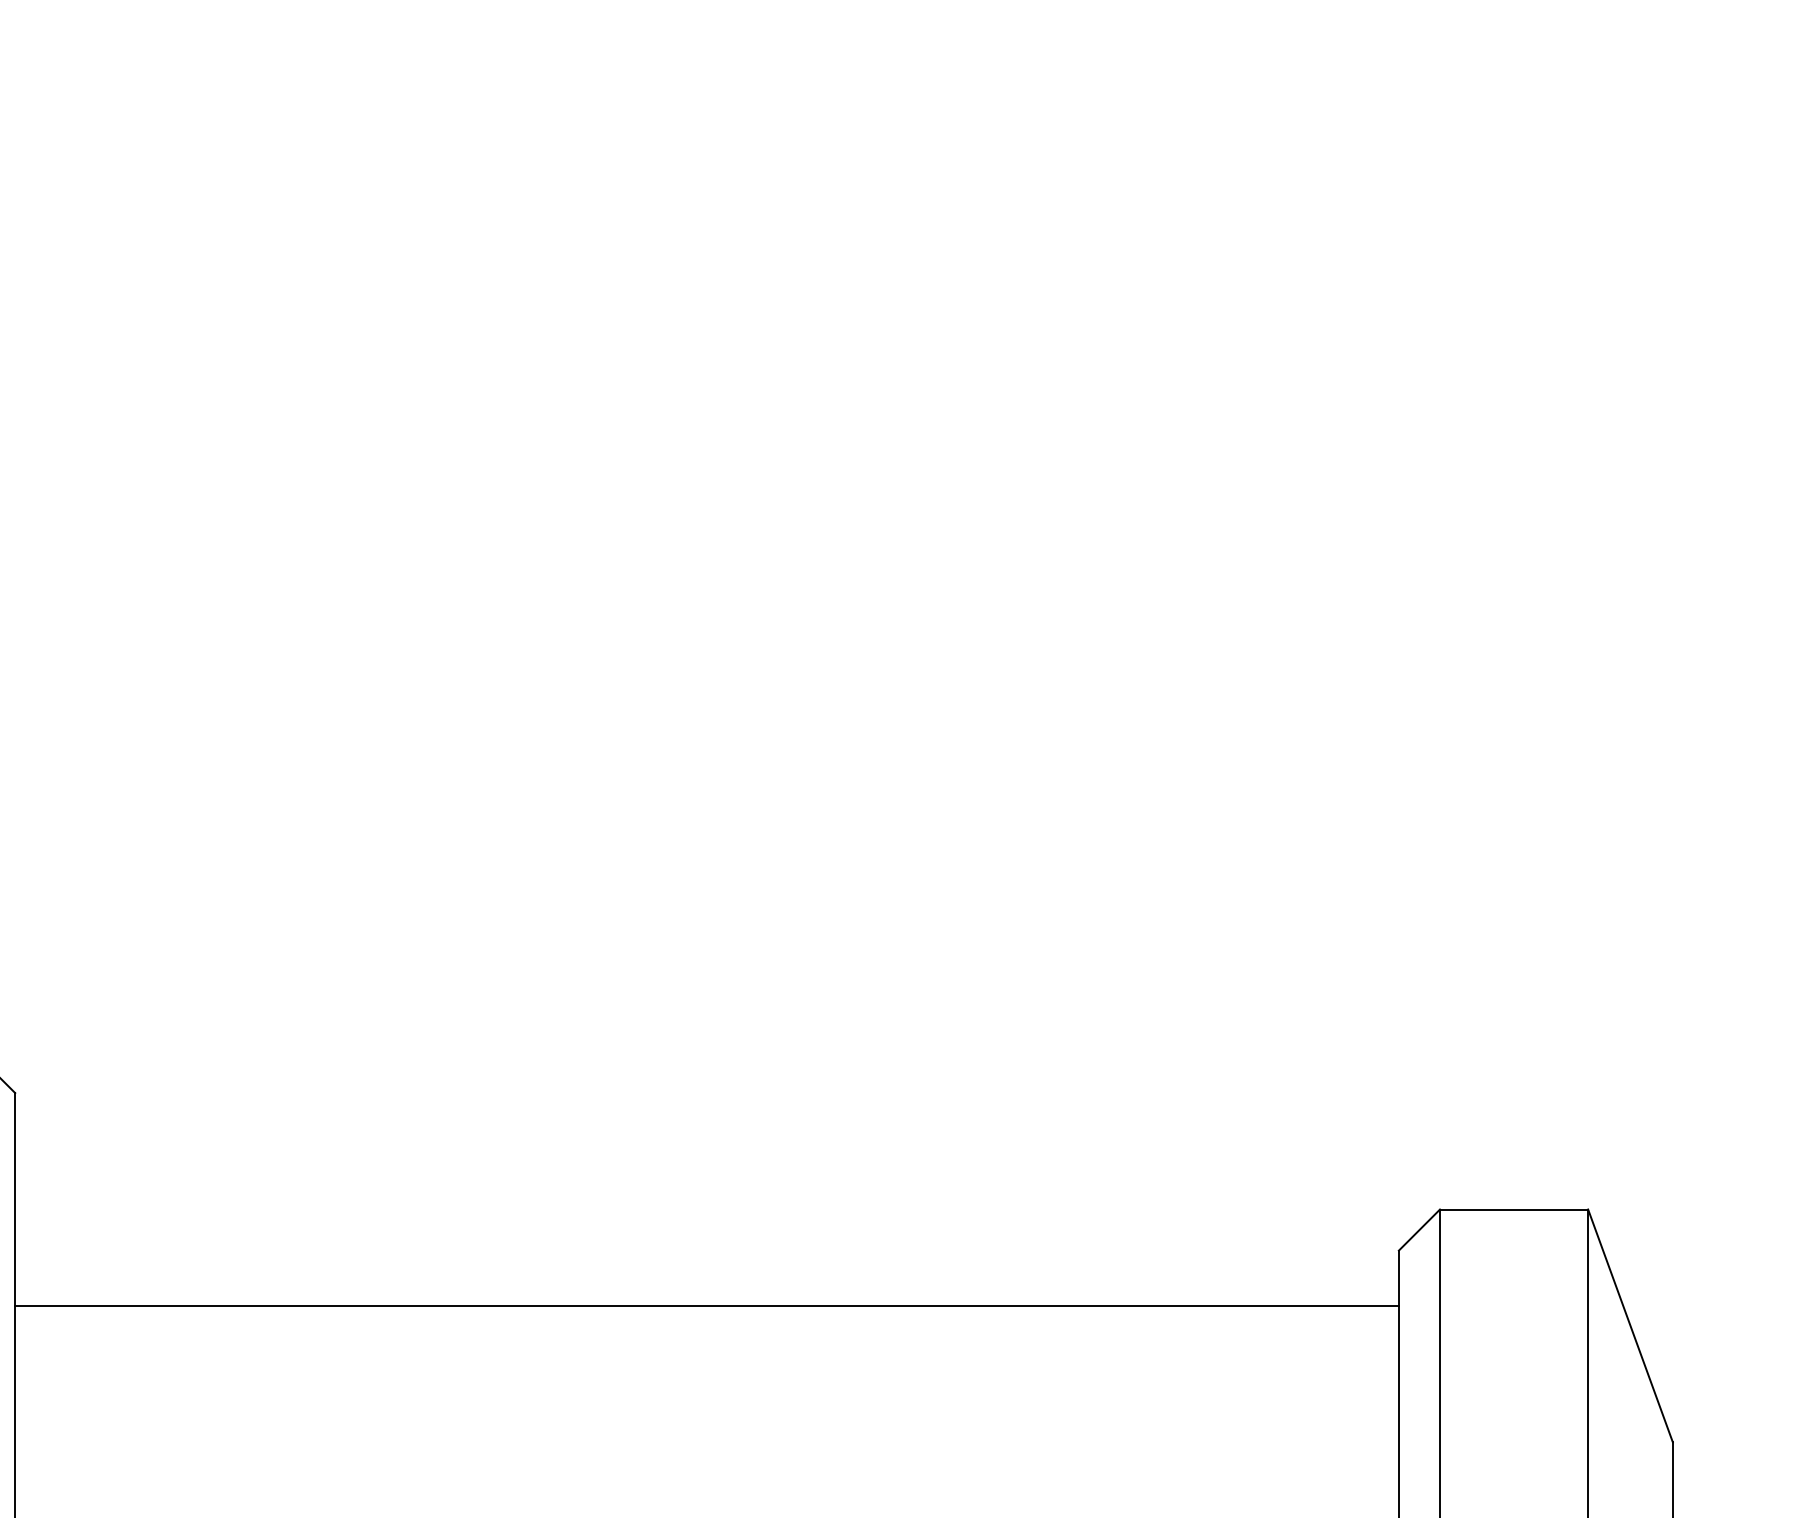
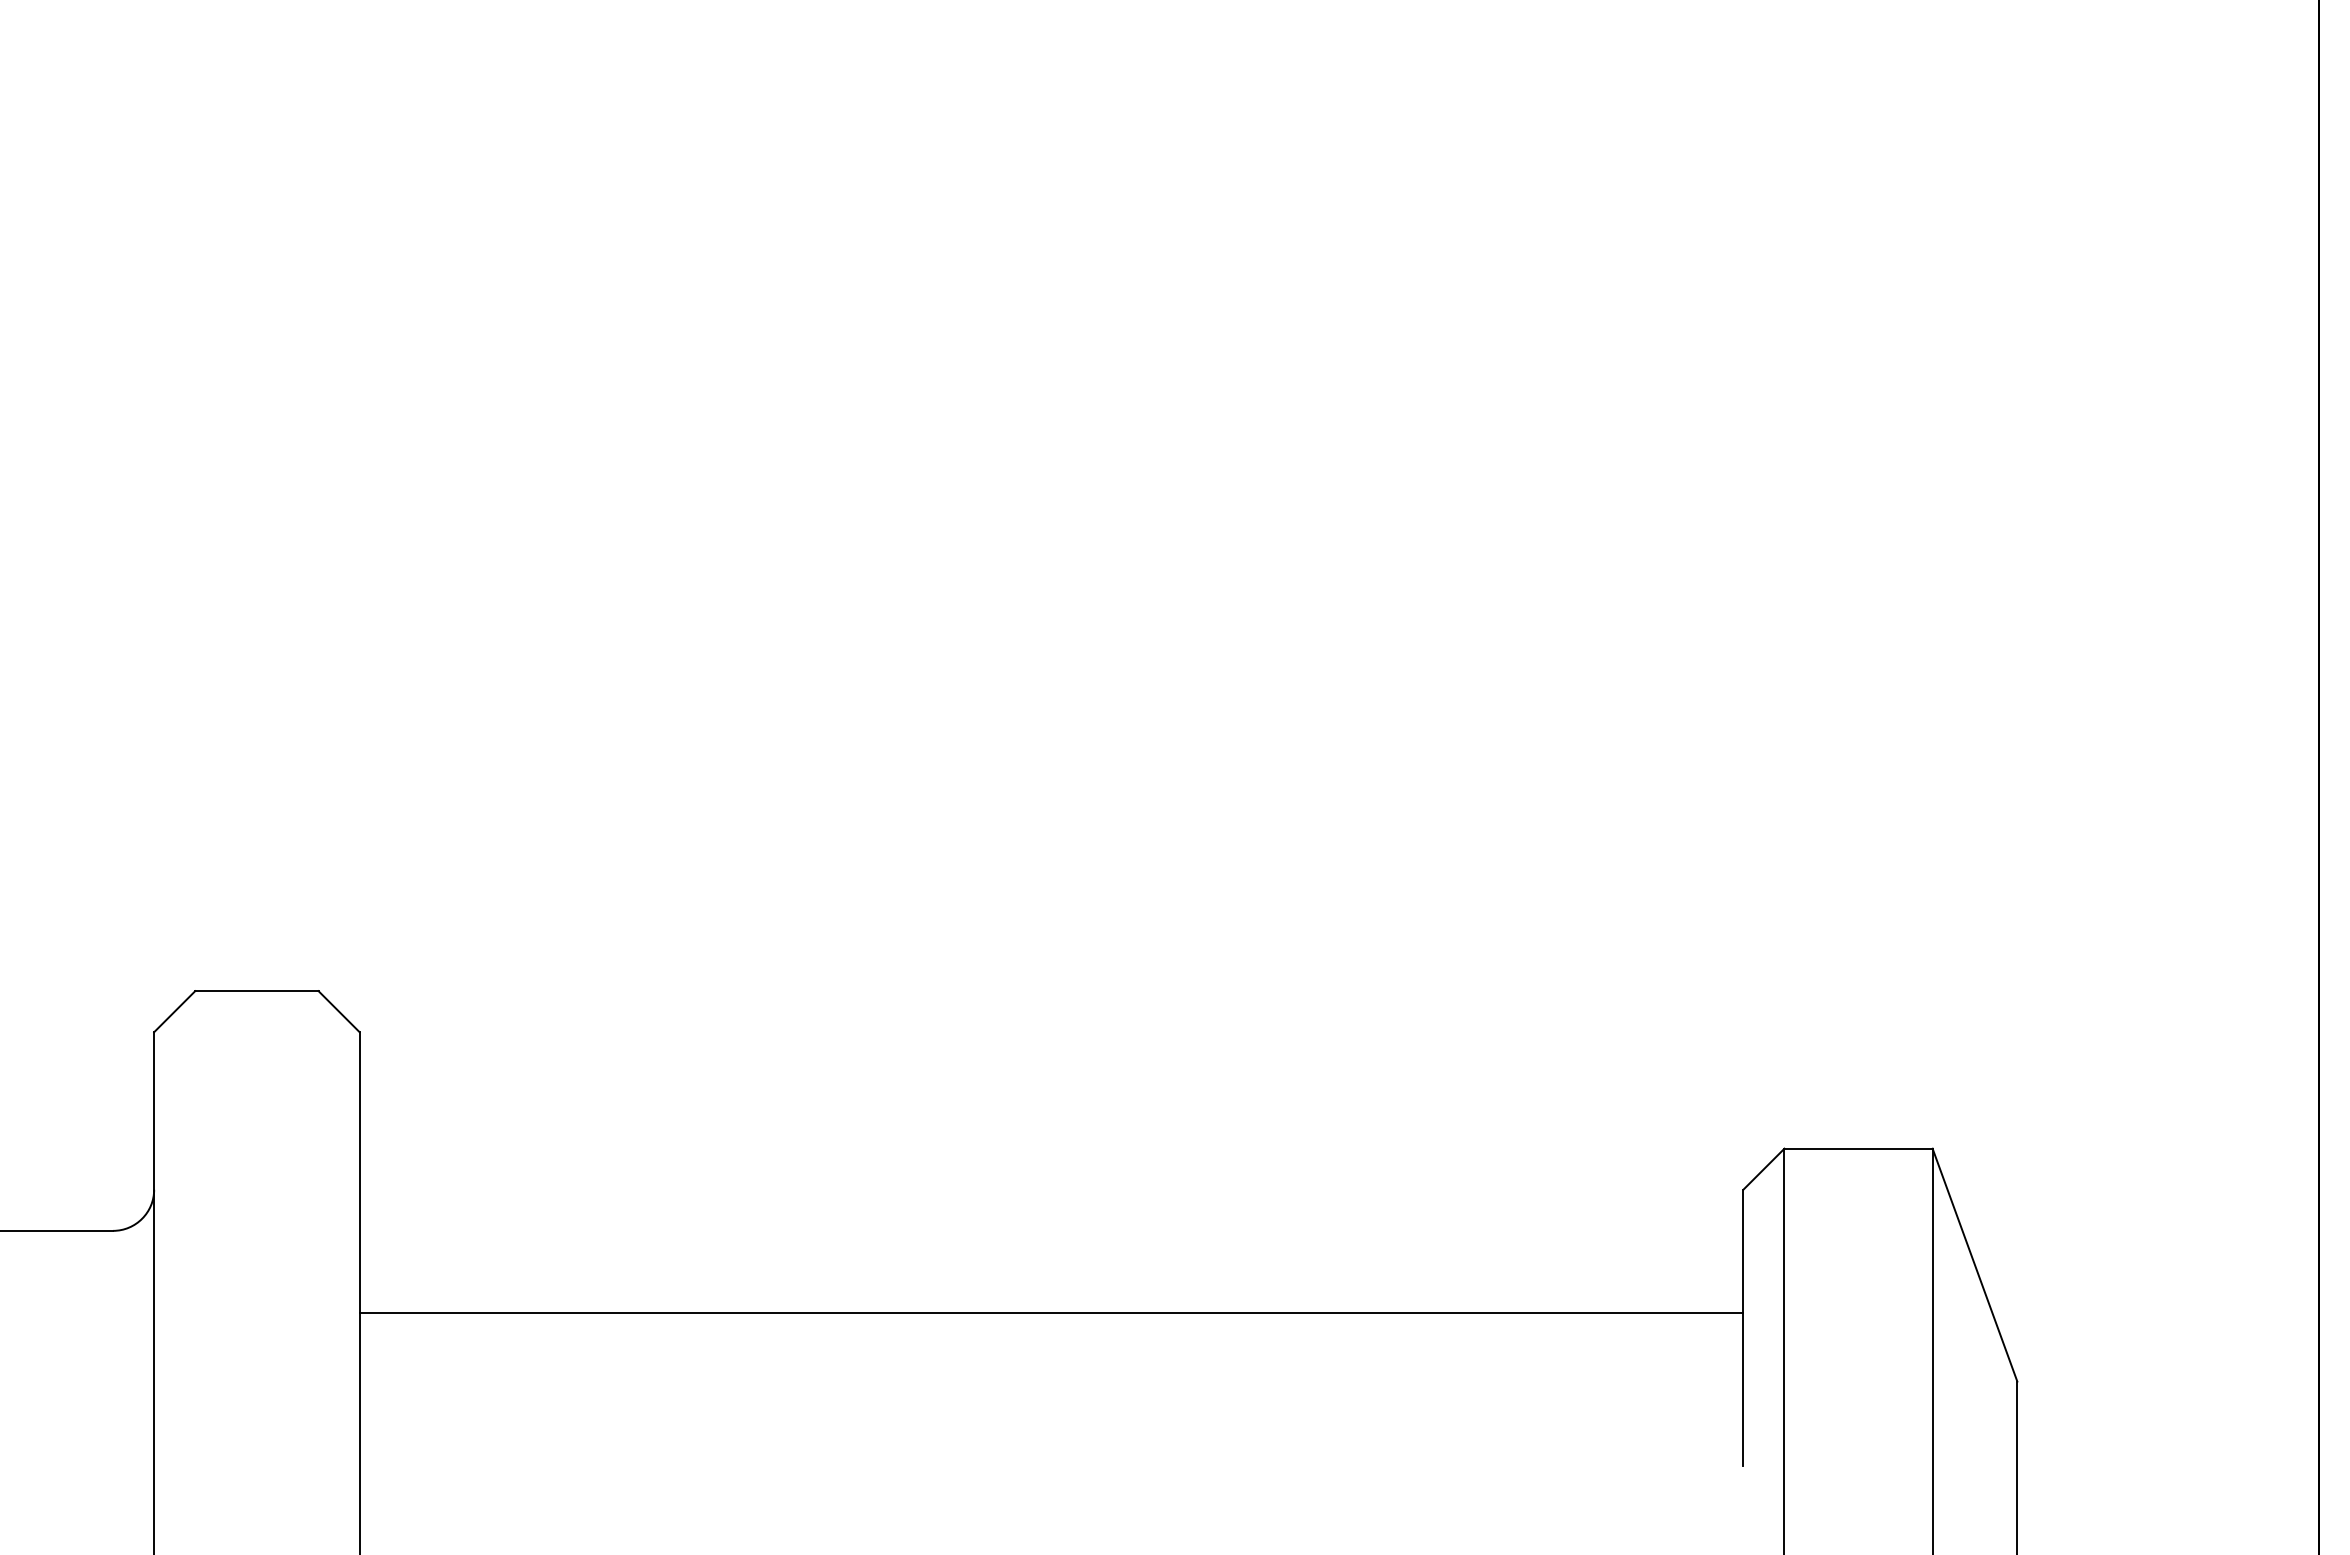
line: (707, 1306) -> (1051, 1313), moved

